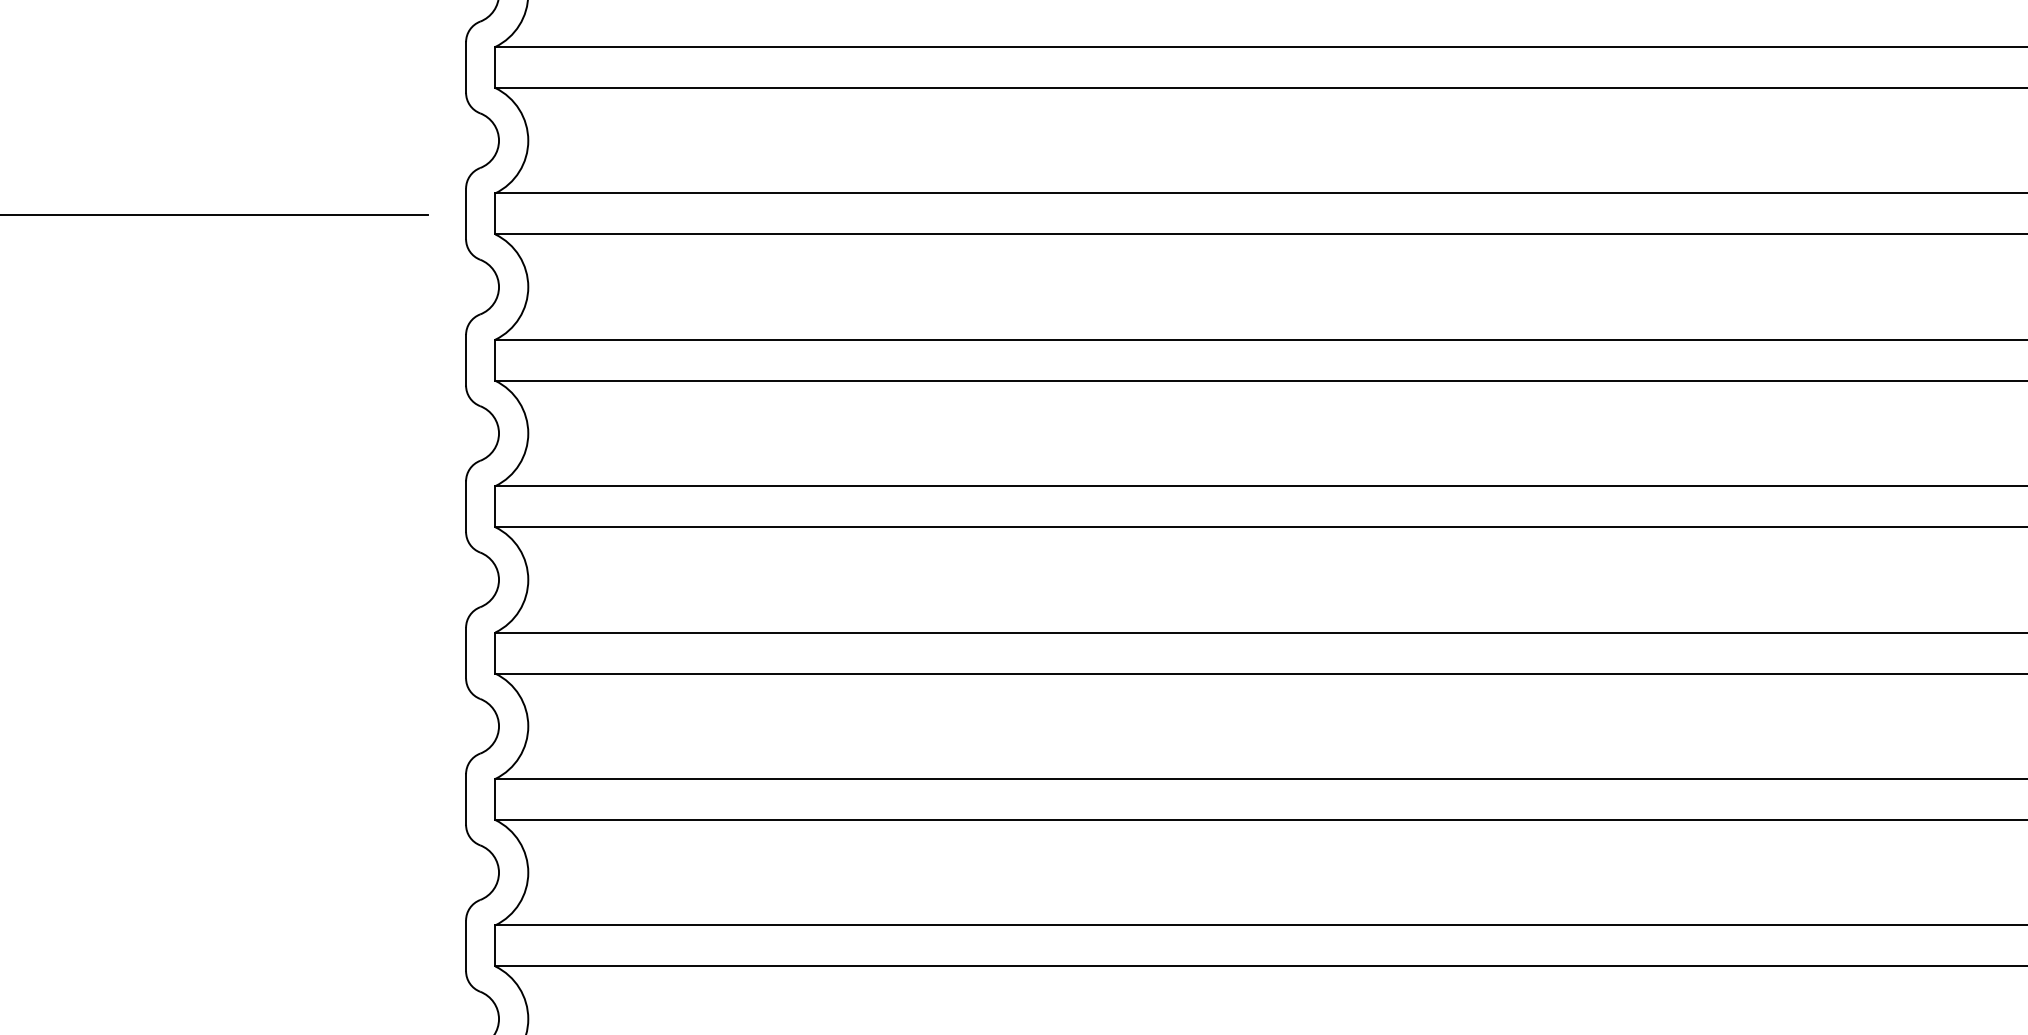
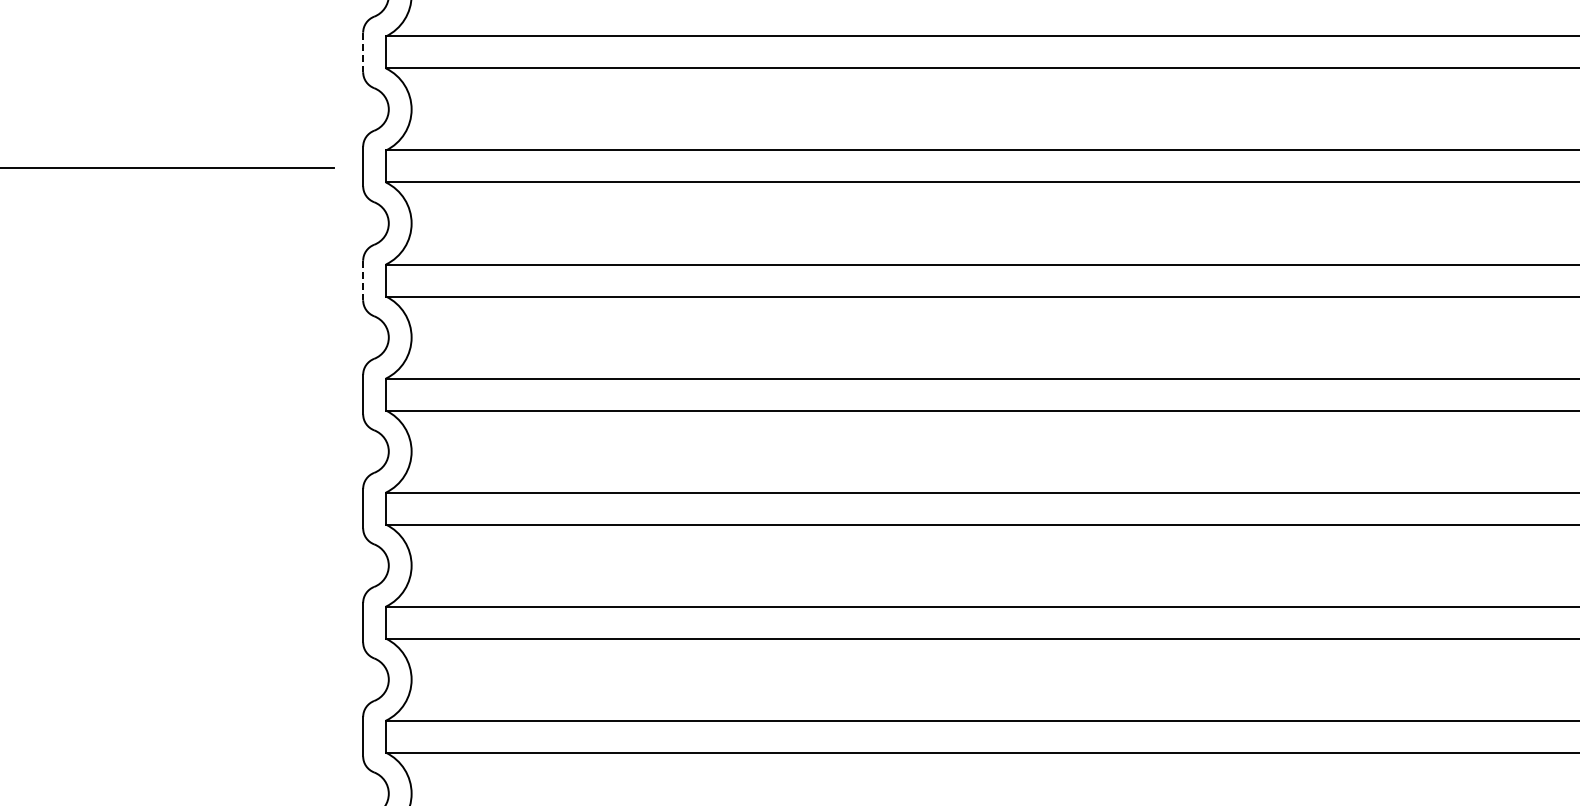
line: (466, 67) -> (363, 52), solid -> dashed
line: (466, 360) -> (363, 280), solid -> dashed

